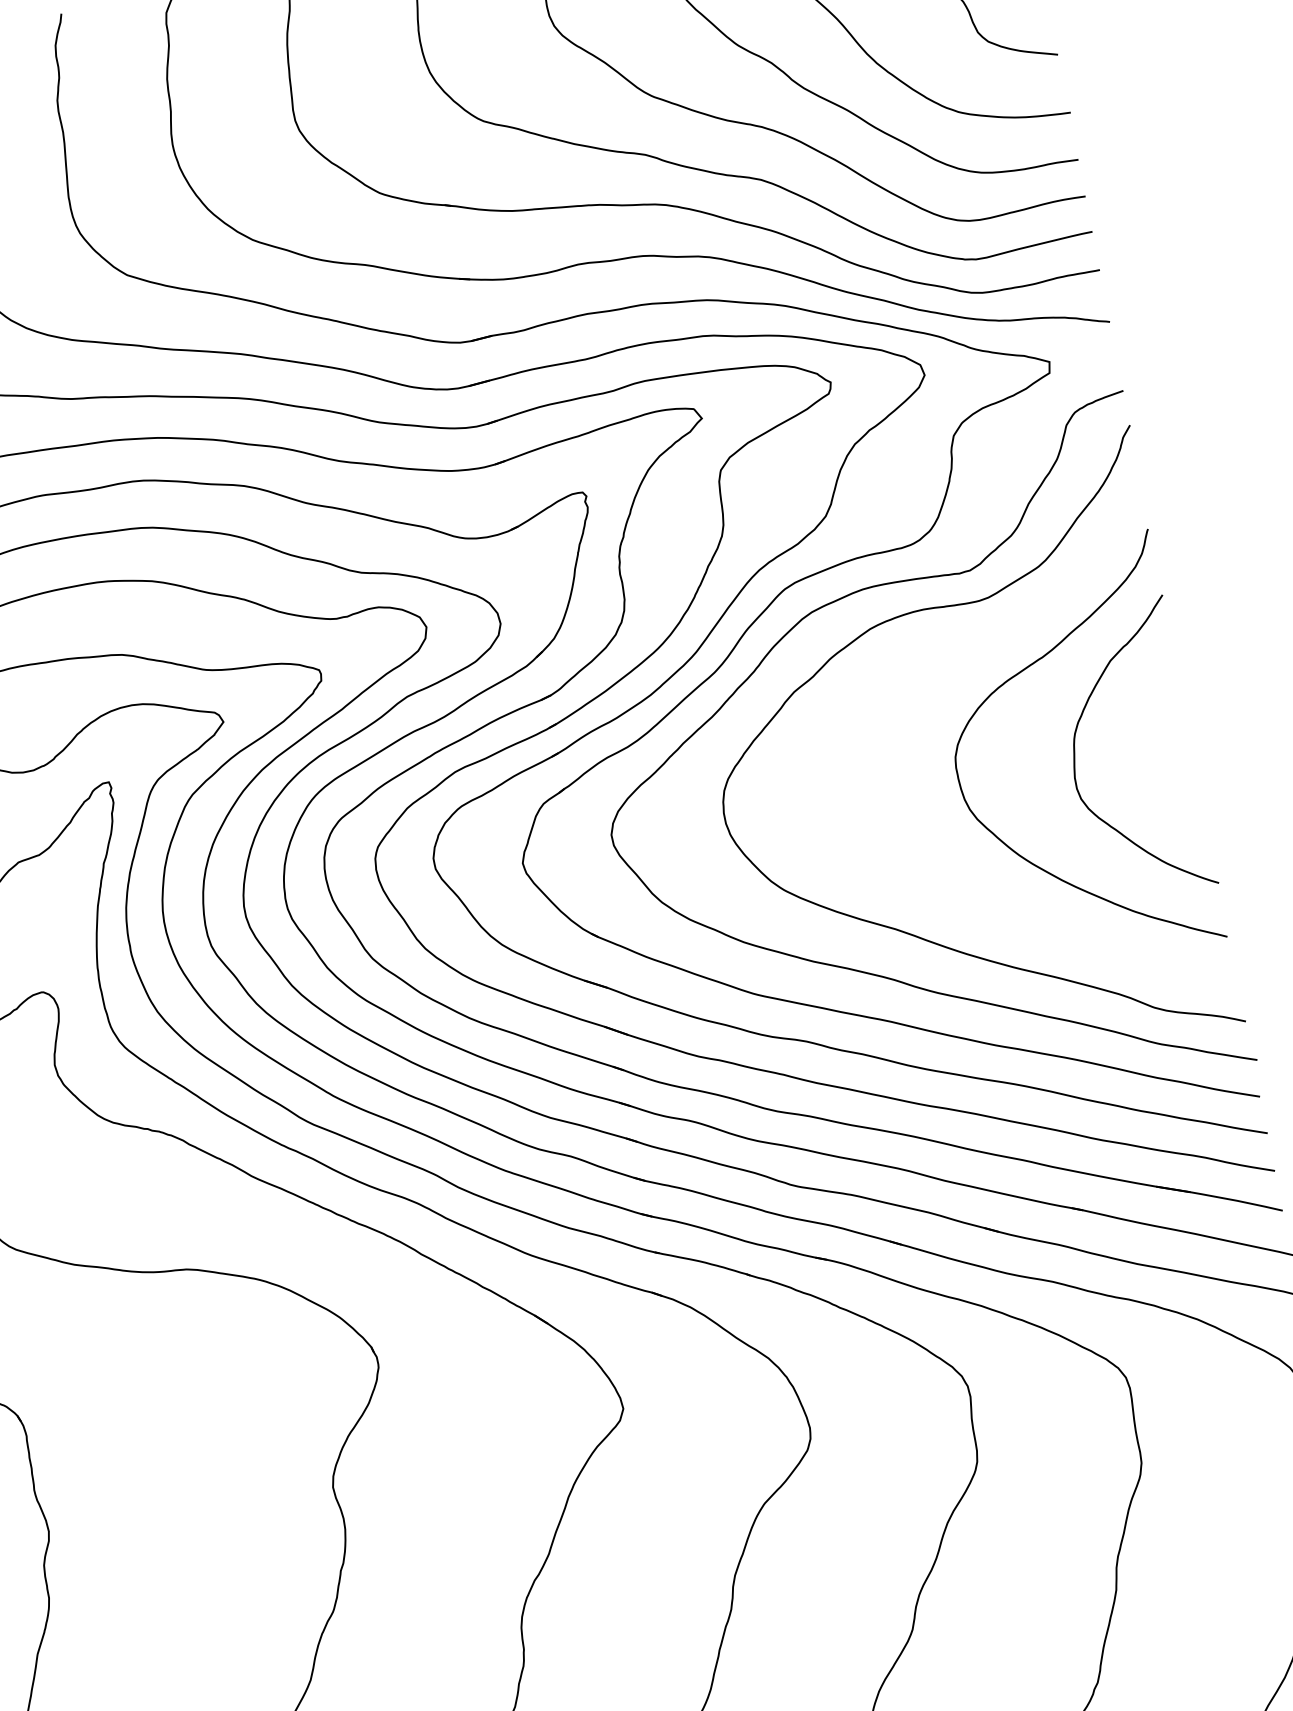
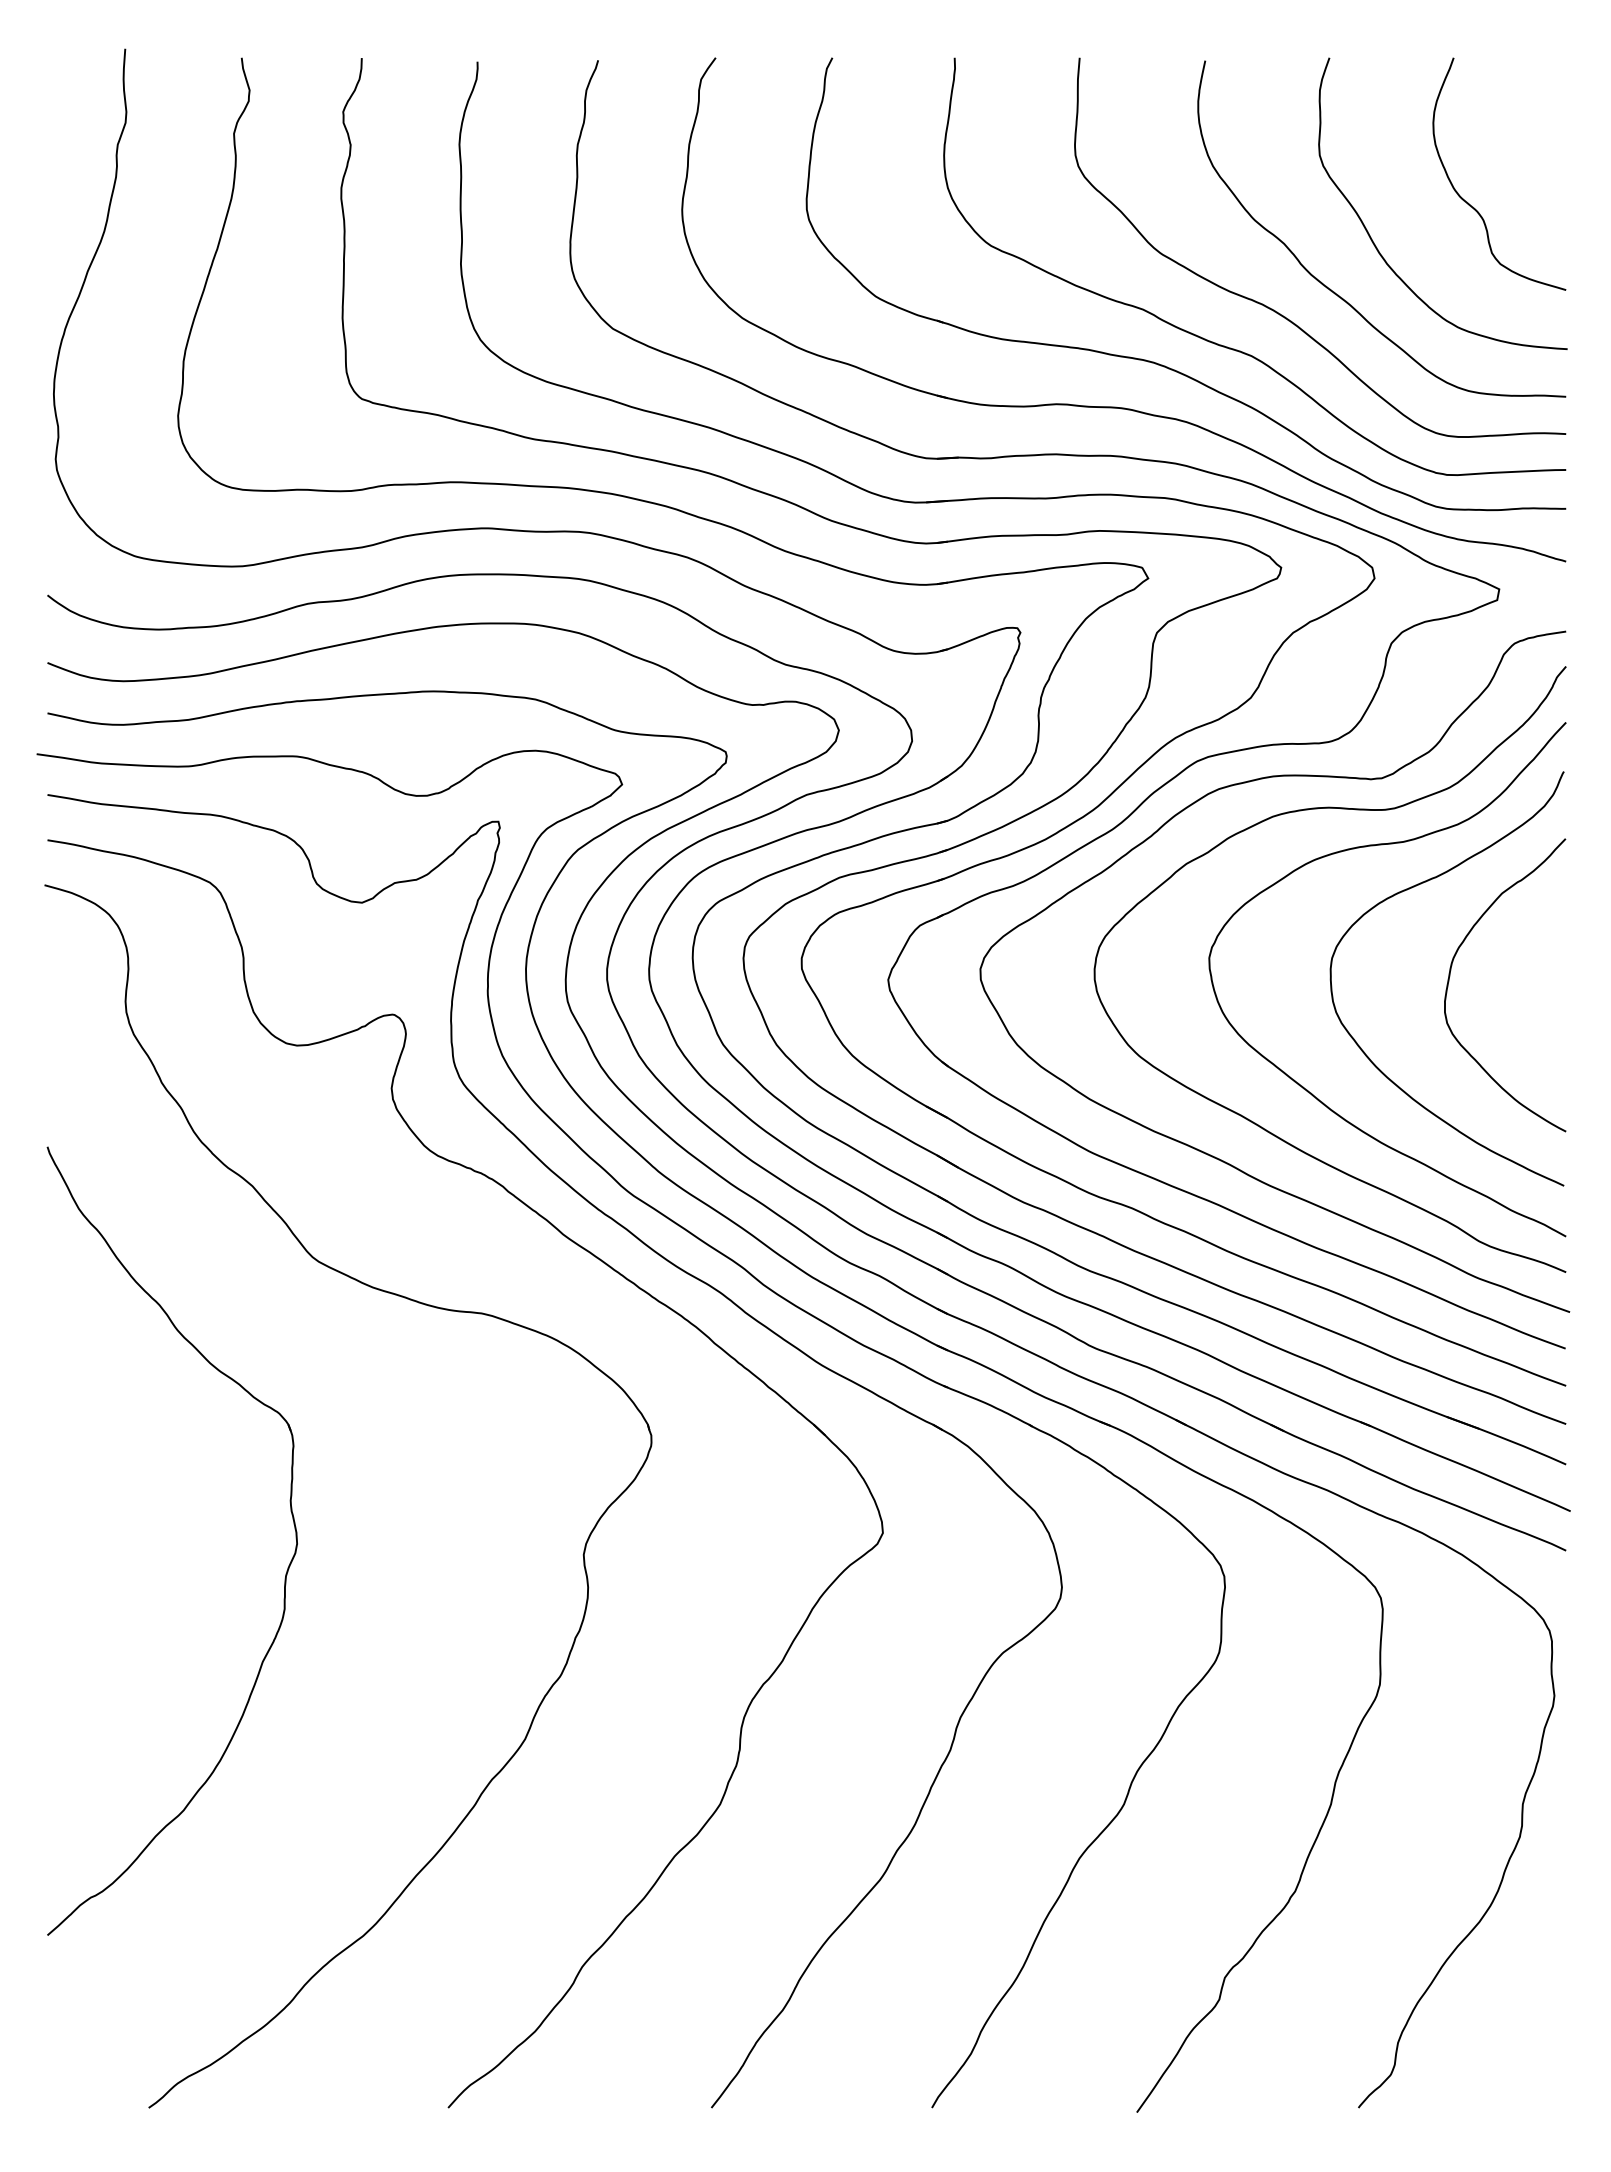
curve: (975, 639) -> (1374, 846), added

